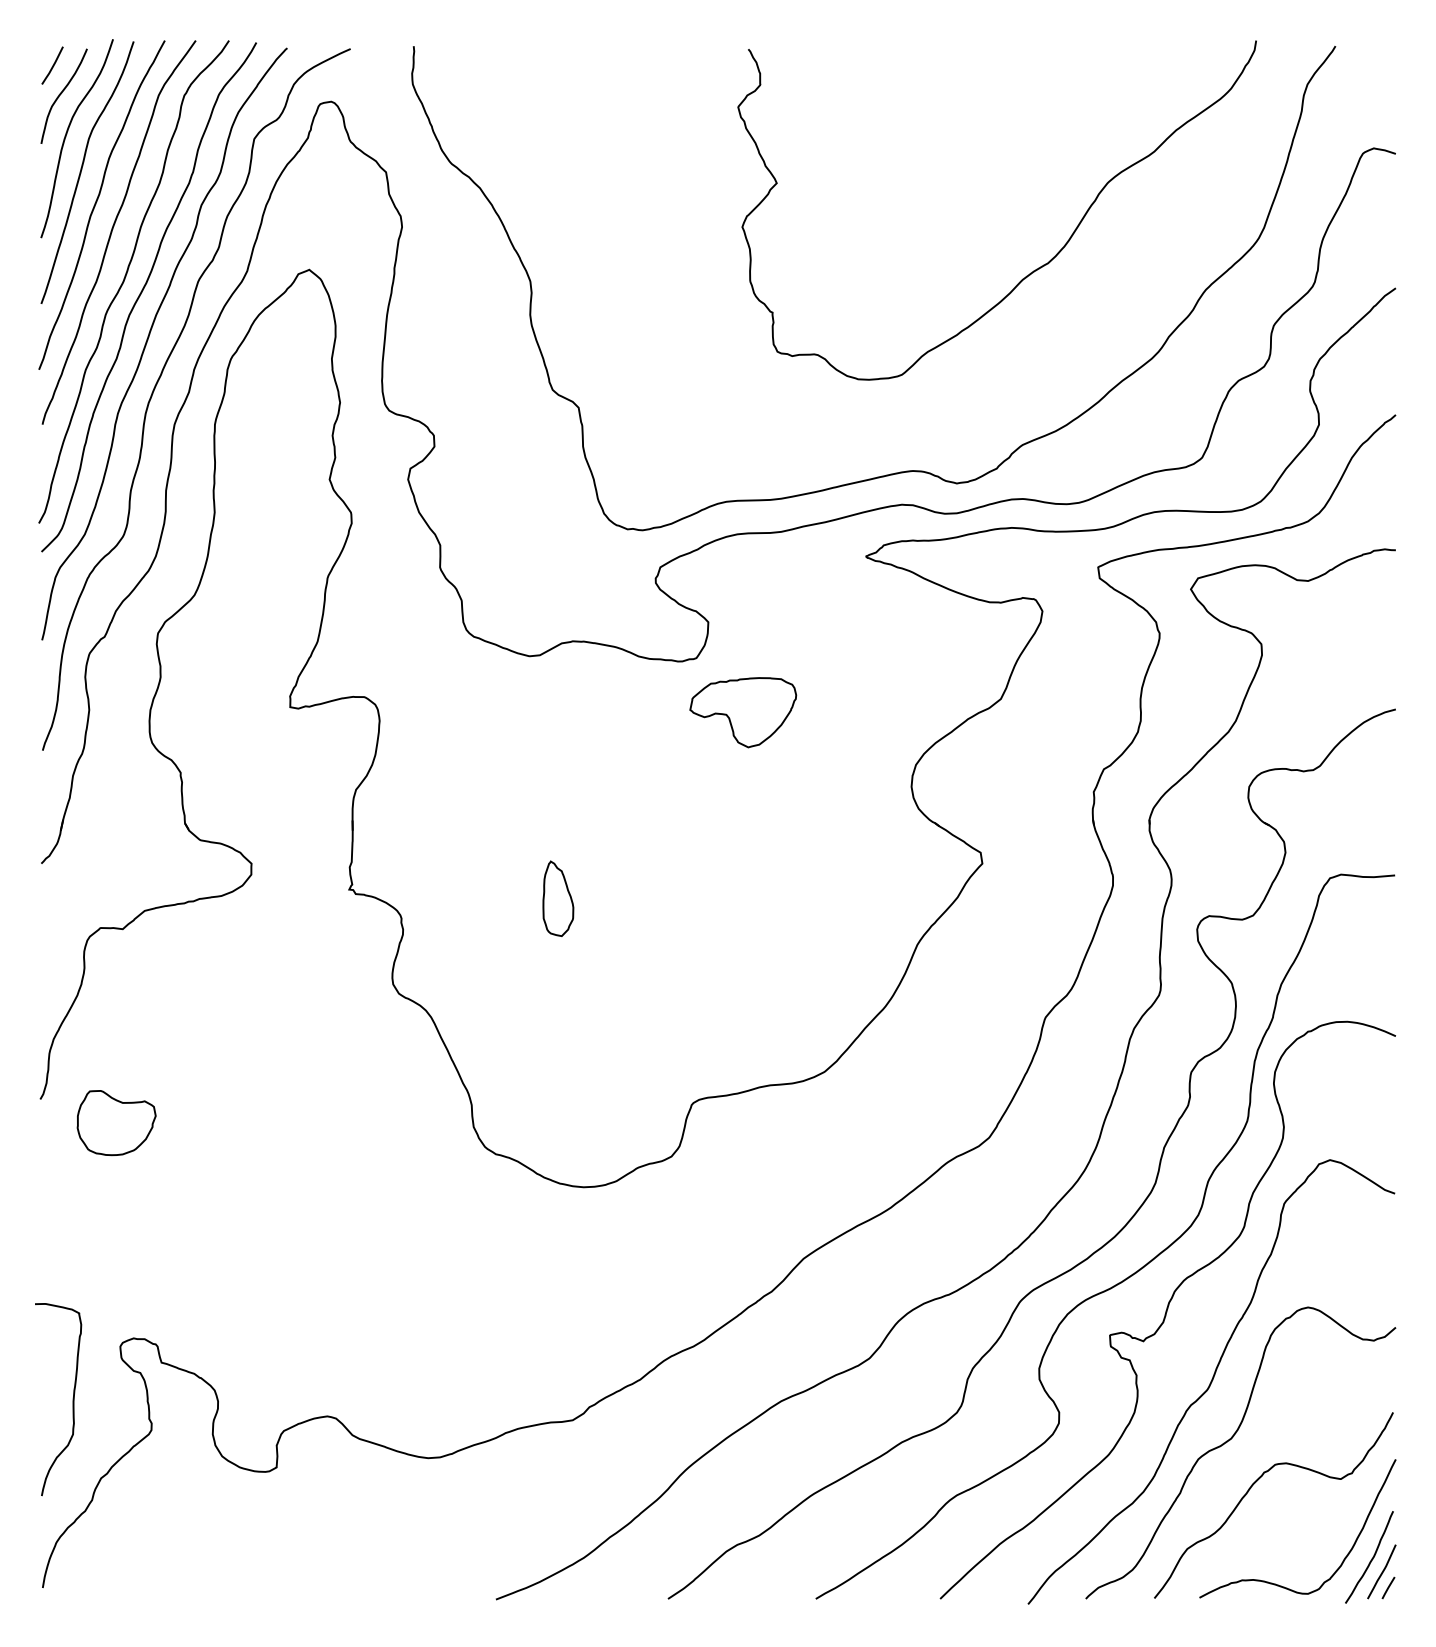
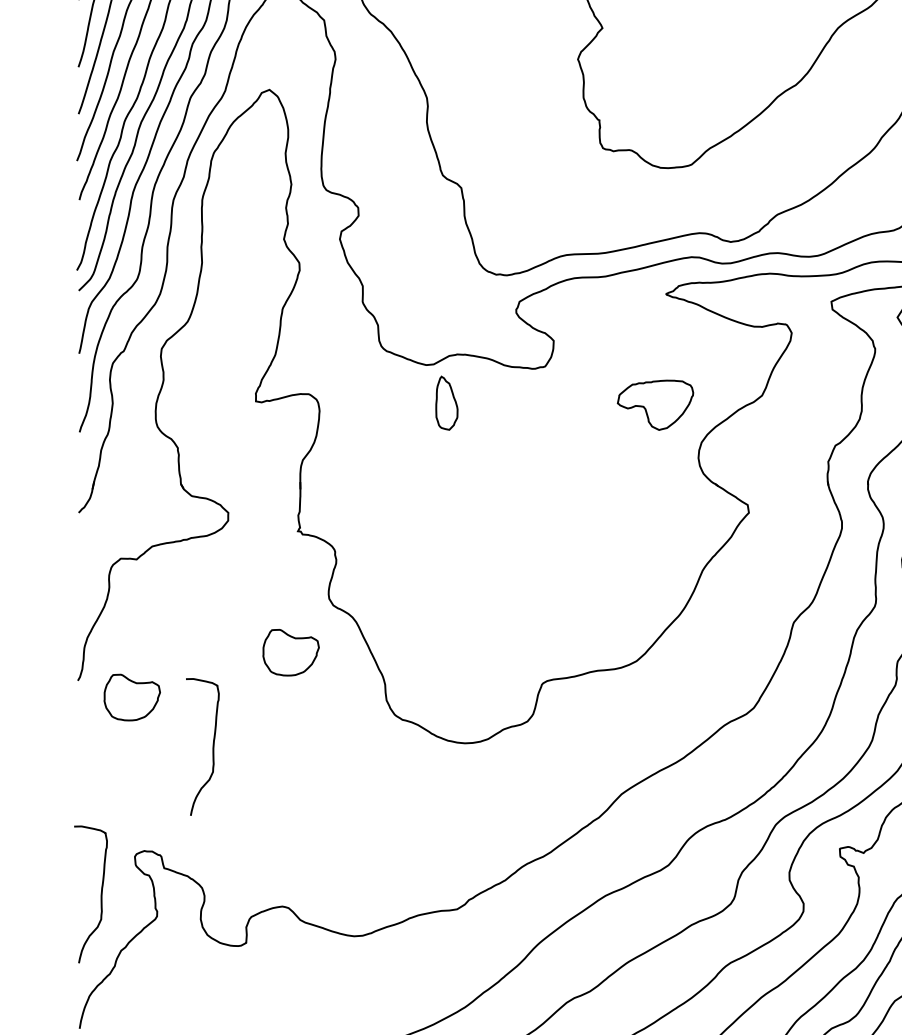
part: (743, 712) -> (655, 405), moved
part: (558, 898) -> (447, 403), moved
part: (339, 1060) -> (291, 653), added
curve: (229, 1192) -> (212, 747), added

